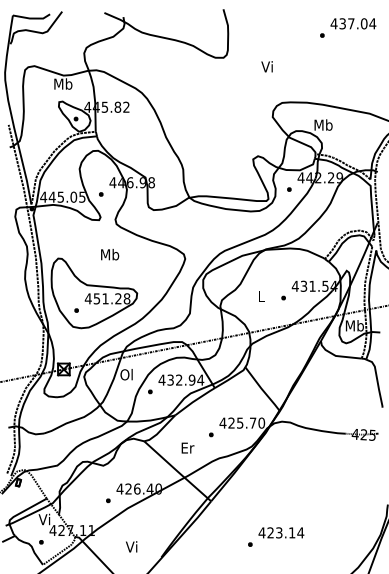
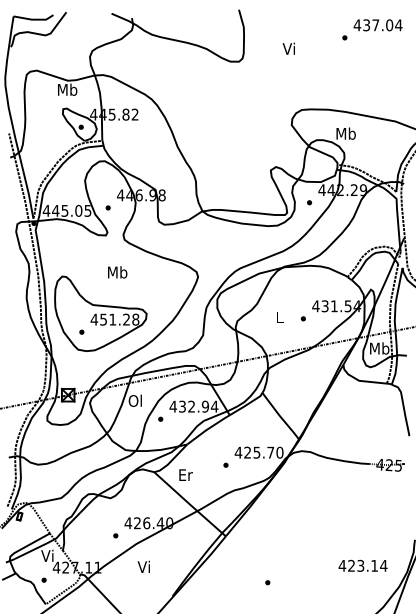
text: (266, 66) -> (288, 48), moved
text: (187, 447) -> (185, 474), moved
text: (281, 532) -> (363, 565), moved
text: (131, 546) -> (143, 566), moved

